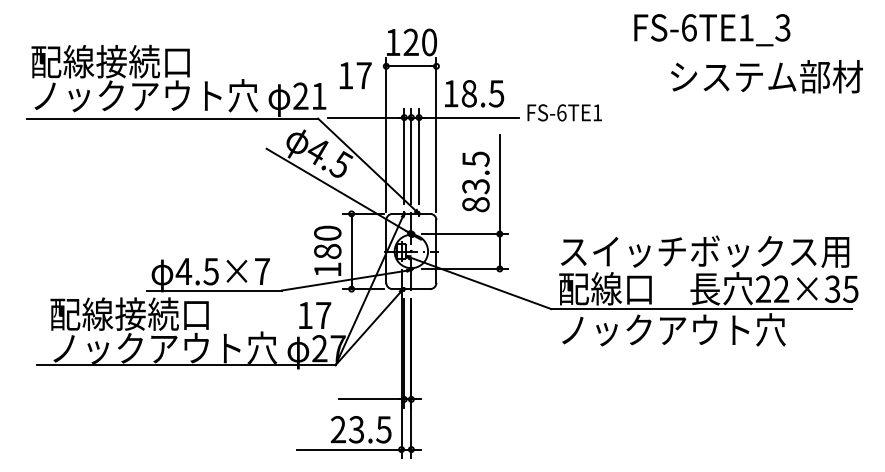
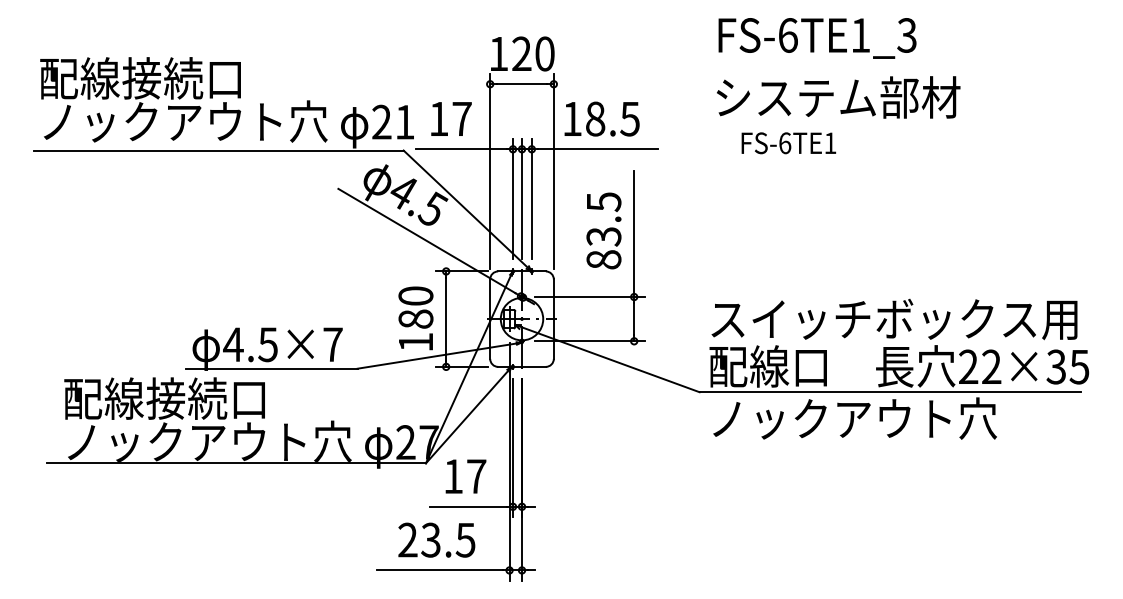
text: (712, 30) -> (817, 38), moved
text: (355, 75) -> (451, 118), moved
text: (766, 76) -> (838, 97), moved
text: (564, 112) -> (788, 142), moved
text: (315, 315) -> (466, 476), moved
text: (361, 429) -> (437, 539), moved

